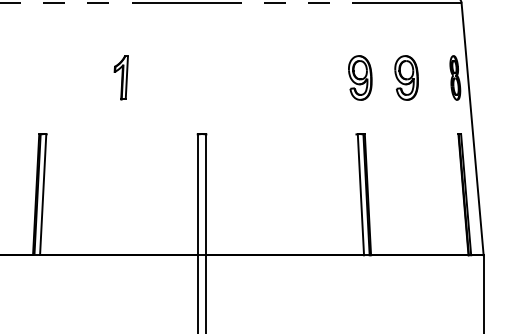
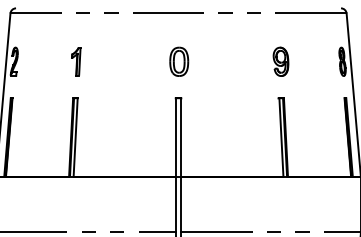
part: (121, 77) -> (76, 61), moved
part: (203, 77) -> (179, 61), added
part: (405, 77) -> (310, 61), removed

